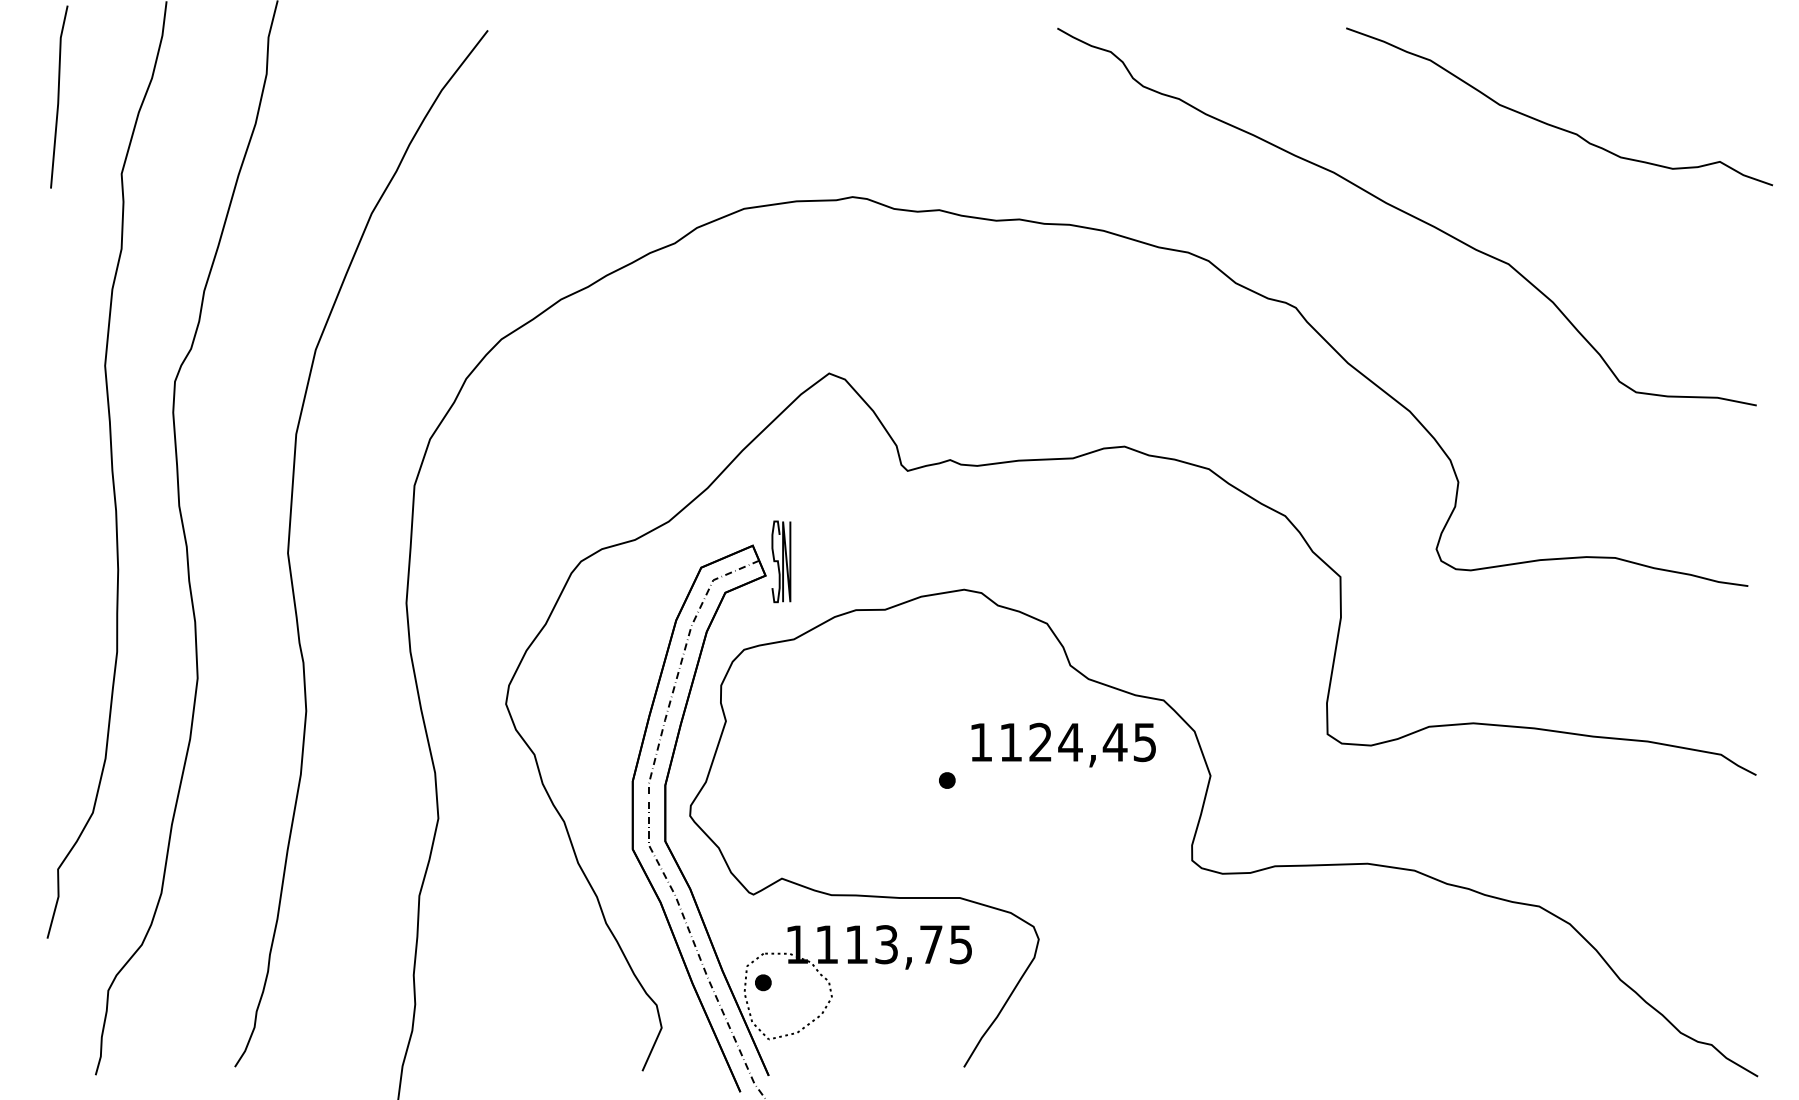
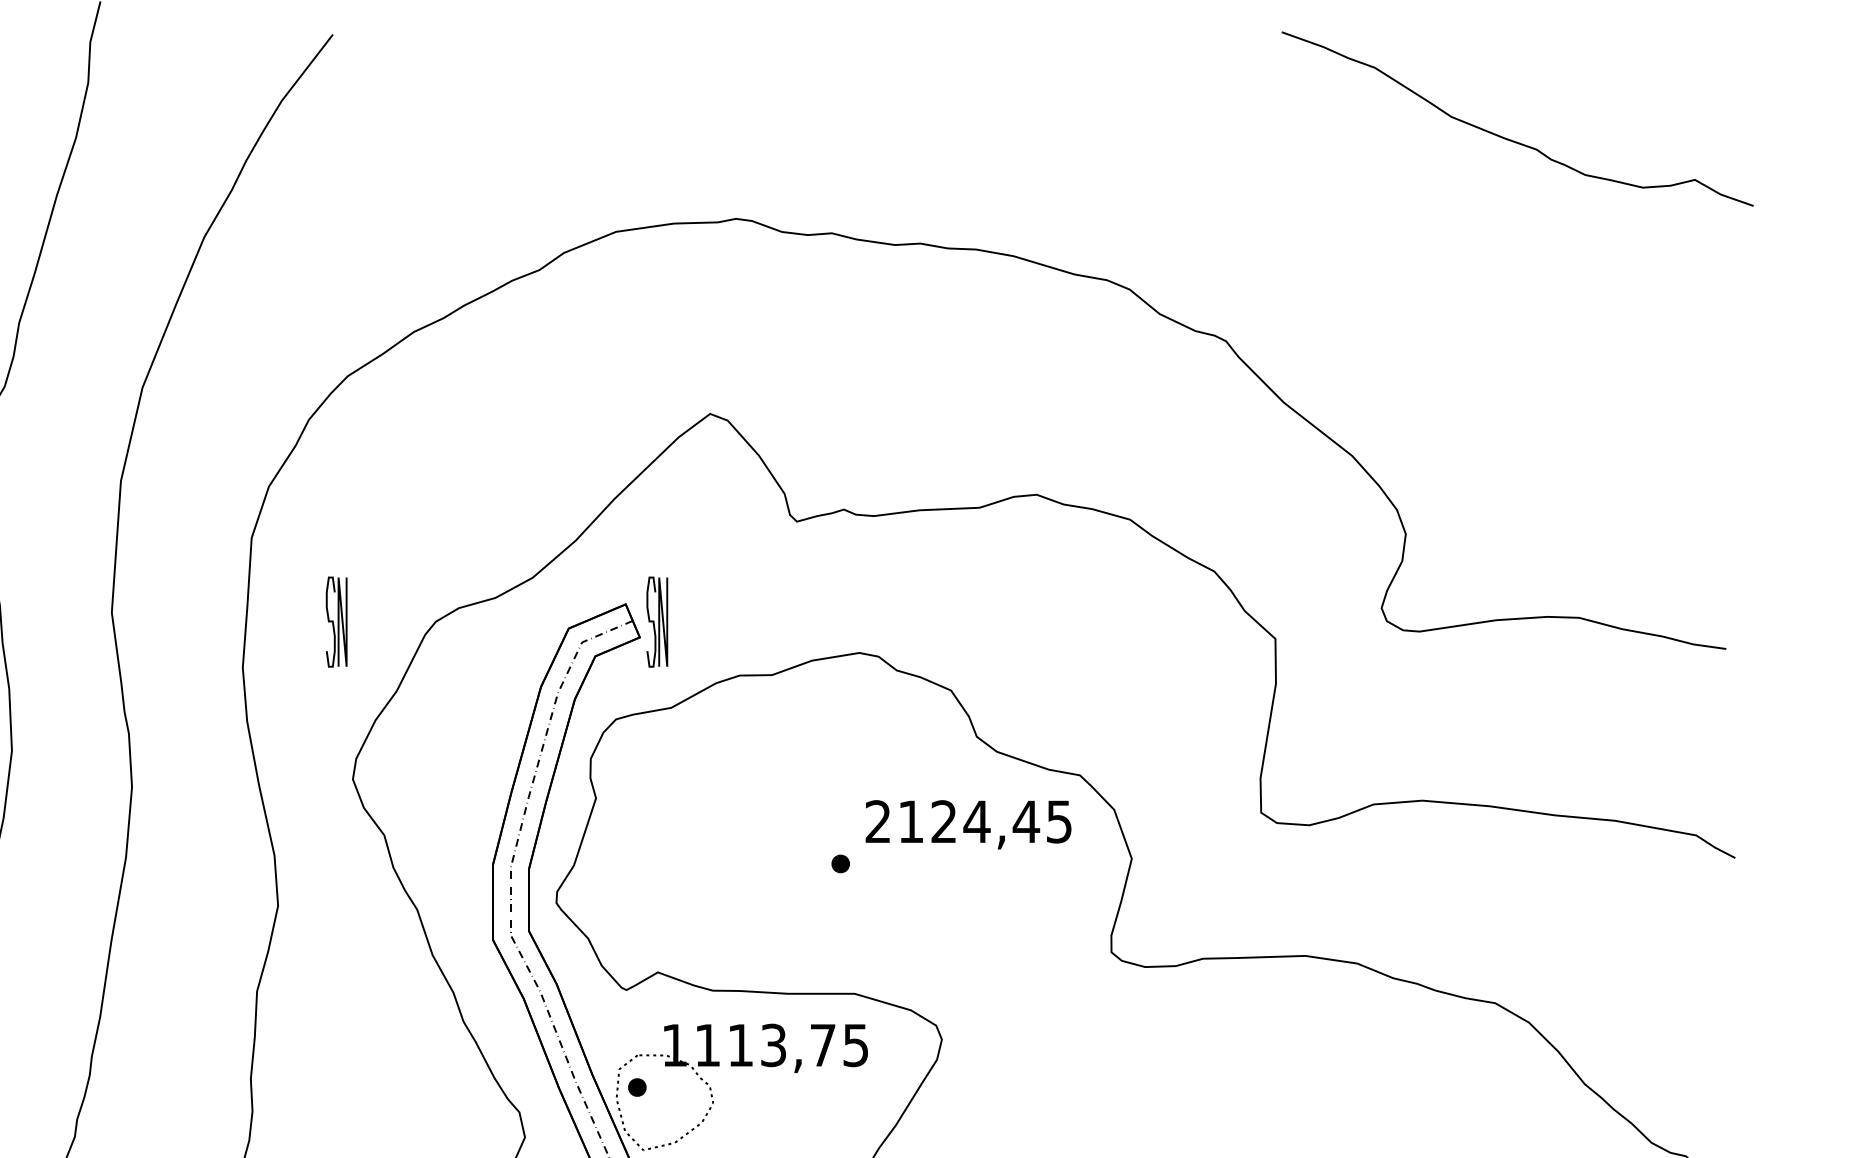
curve: (1406, 214) -> (1348, 238), removed
part: (491, 561) -> (336, 621), added
text: (980, 741) -> (877, 820), 1124,45 -> 2124,45

